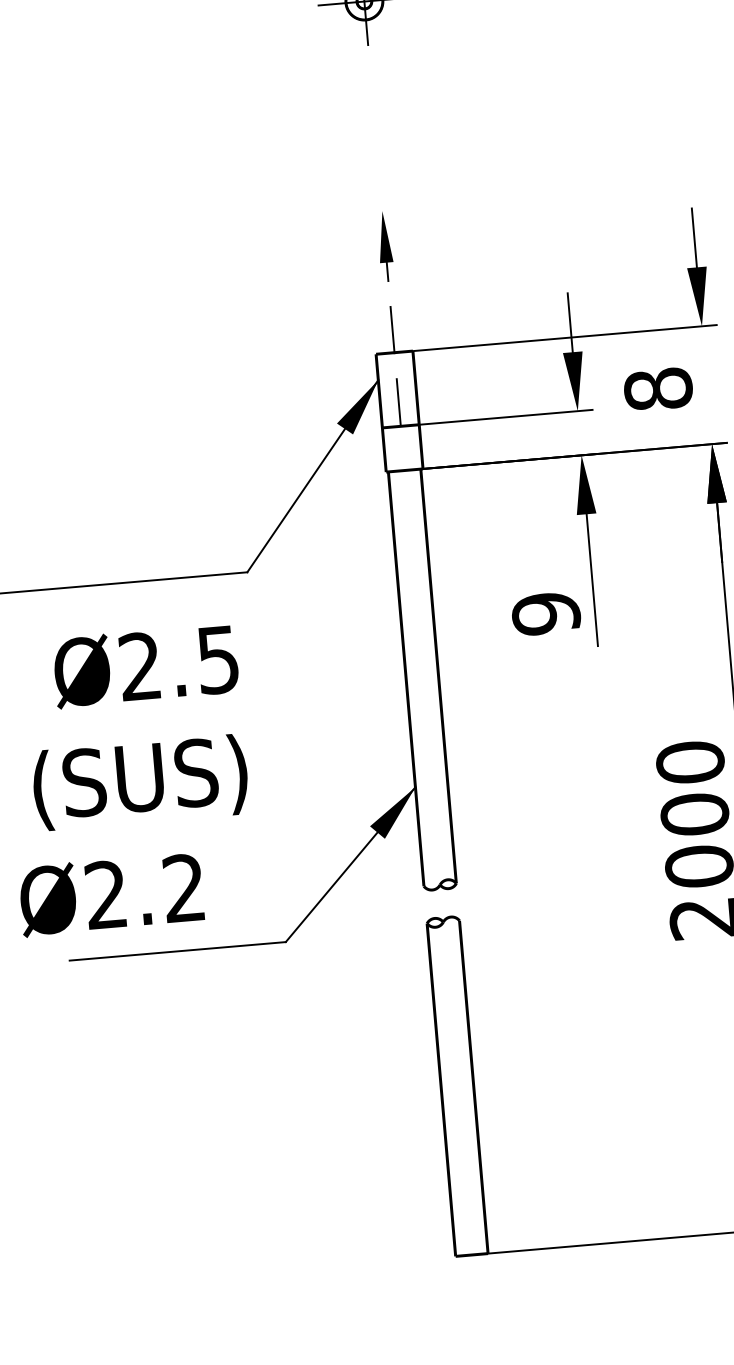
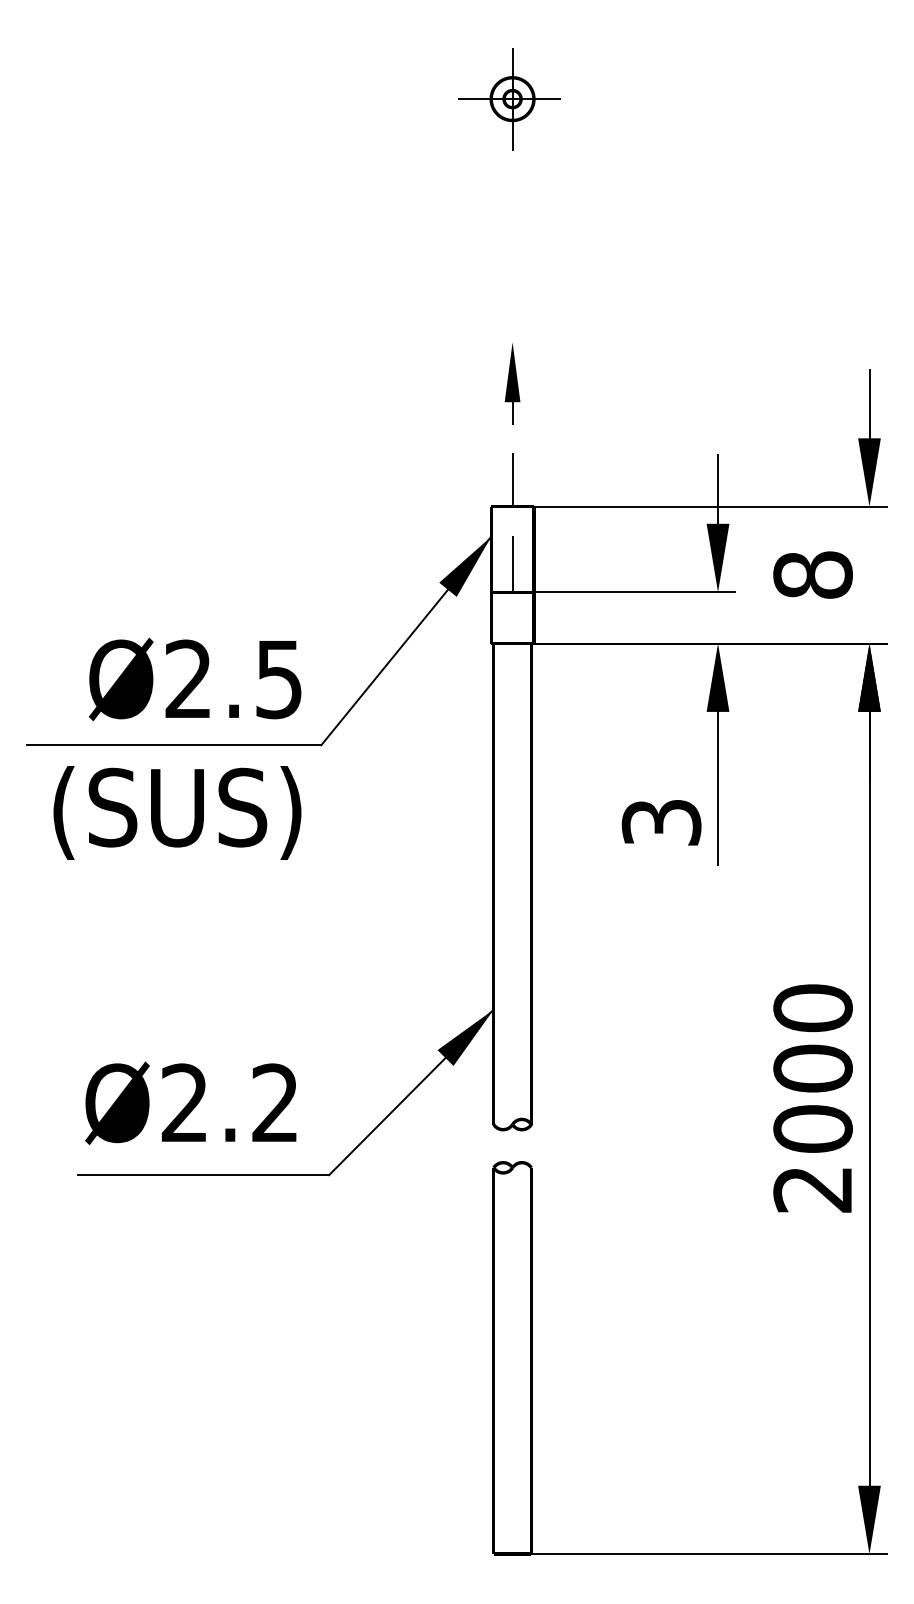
text: (546, 613) -> (661, 822), 9 -> 3
text: (135, 726) -> (177, 748), moved
text: (111, 893) -> (190, 1102), moved

